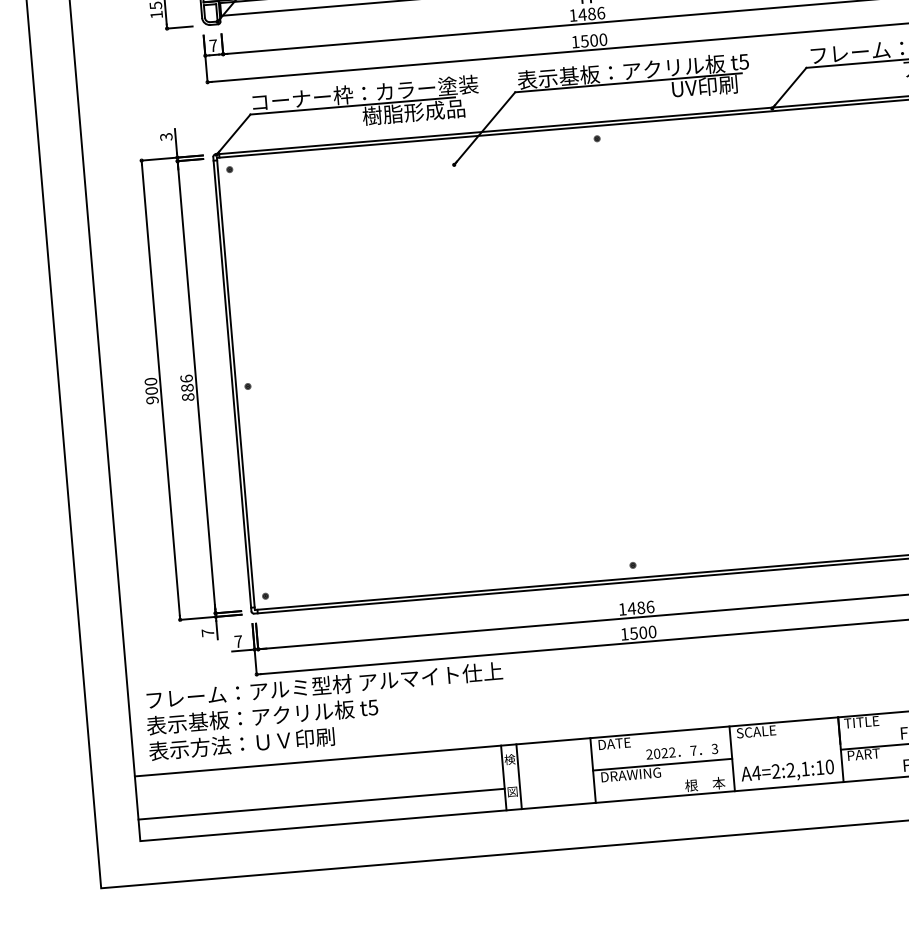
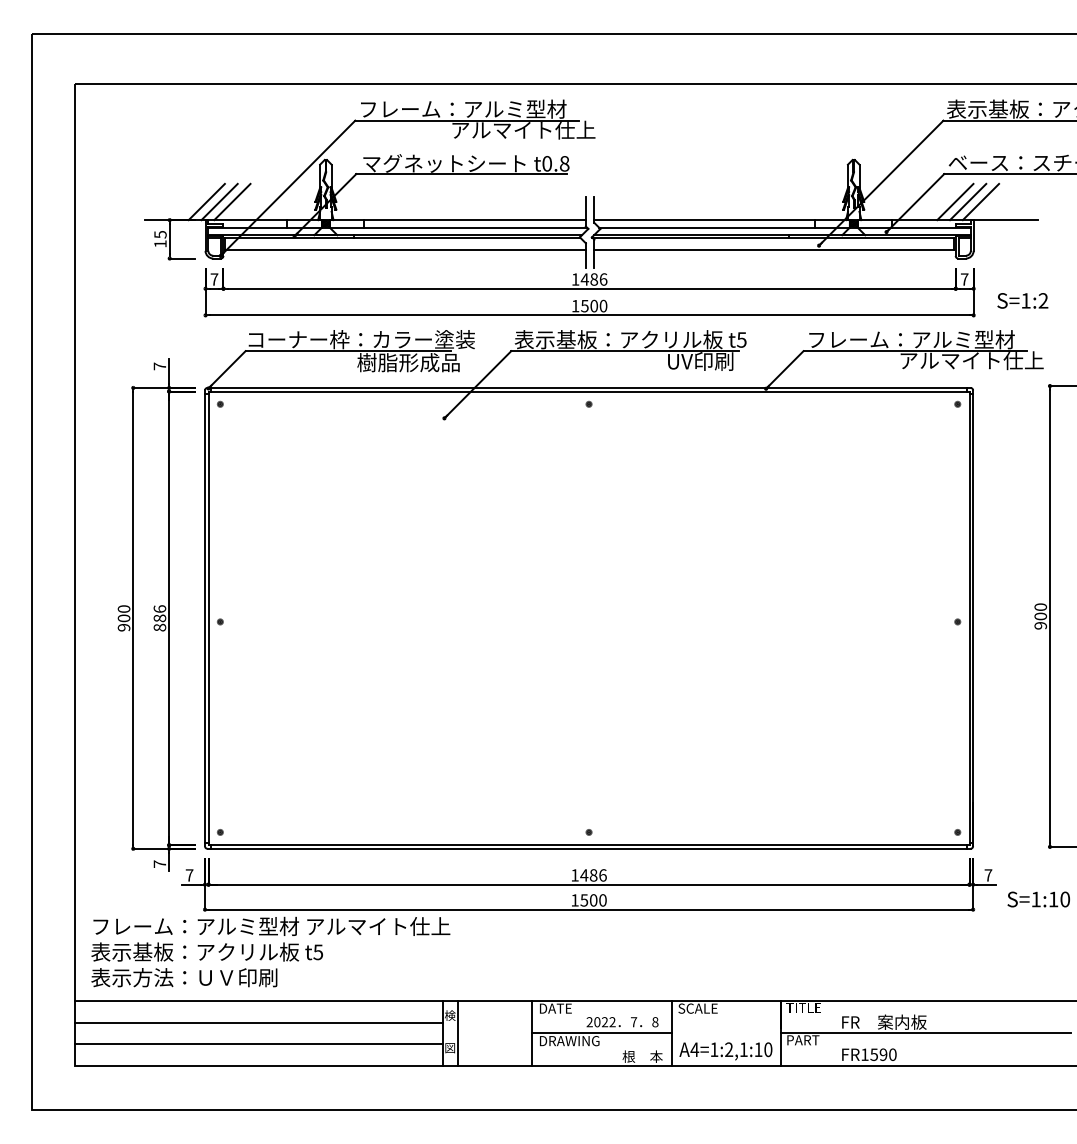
text: (165, 137) -> (159, 366), 3 -> 7
text: (715, 748) -> (655, 1021), 3 -> 8
text: (776, 771) -> (714, 1049), A4=2:2,1:10 -> A4=1:2,1:10
line: (319, 782) -> (258, 1022), added

